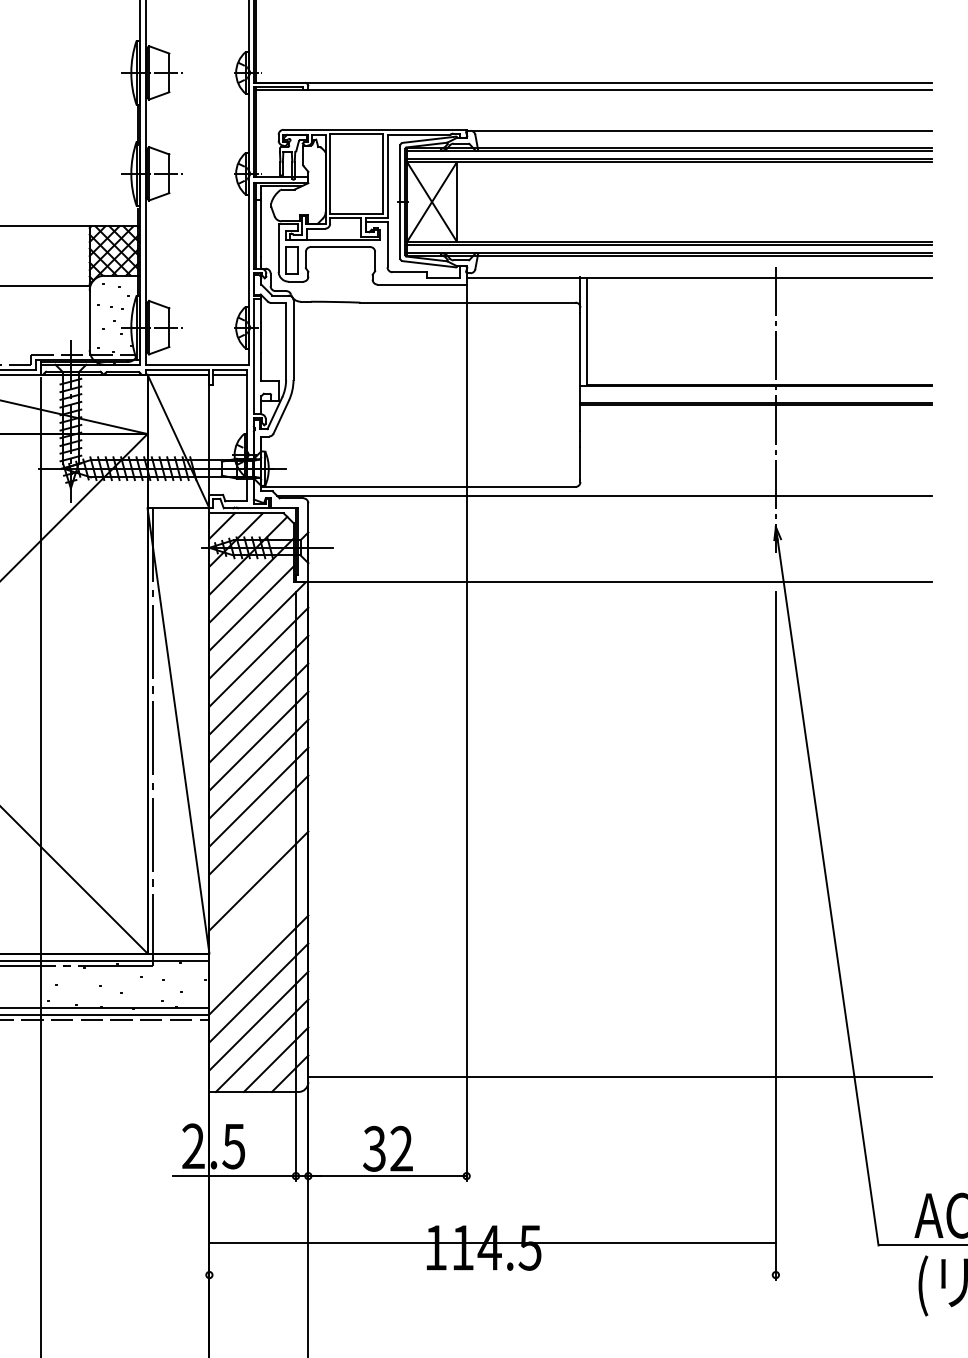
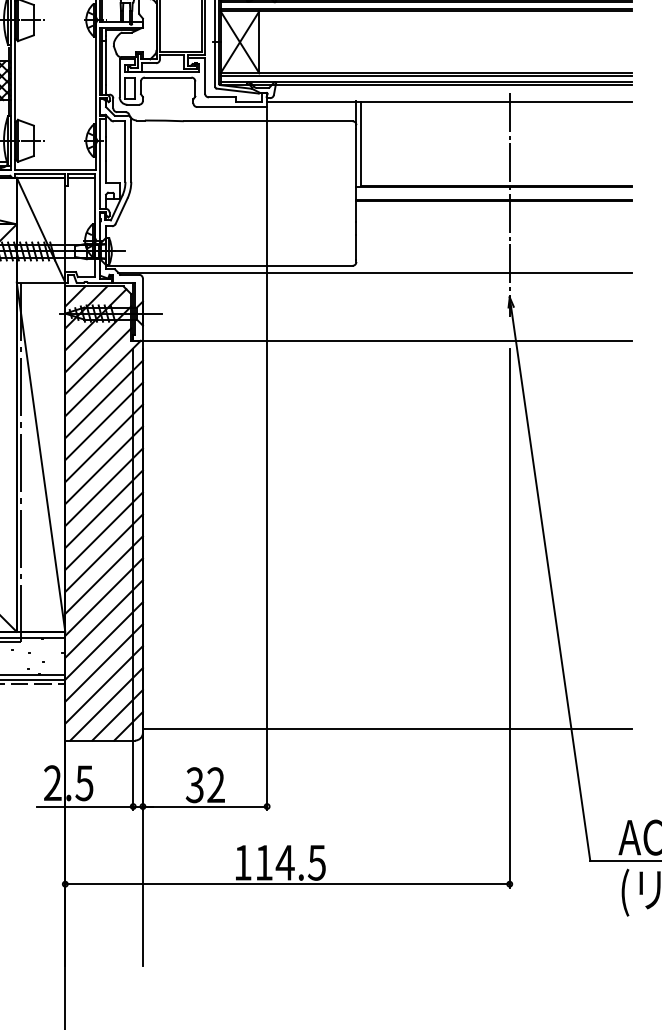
line: (258, 852) -> (103, 552), added
line: (258, 908) -> (103, 596), added
line: (258, 936) -> (103, 618), added
line: (492, 1243) -> (287, 884), moved

